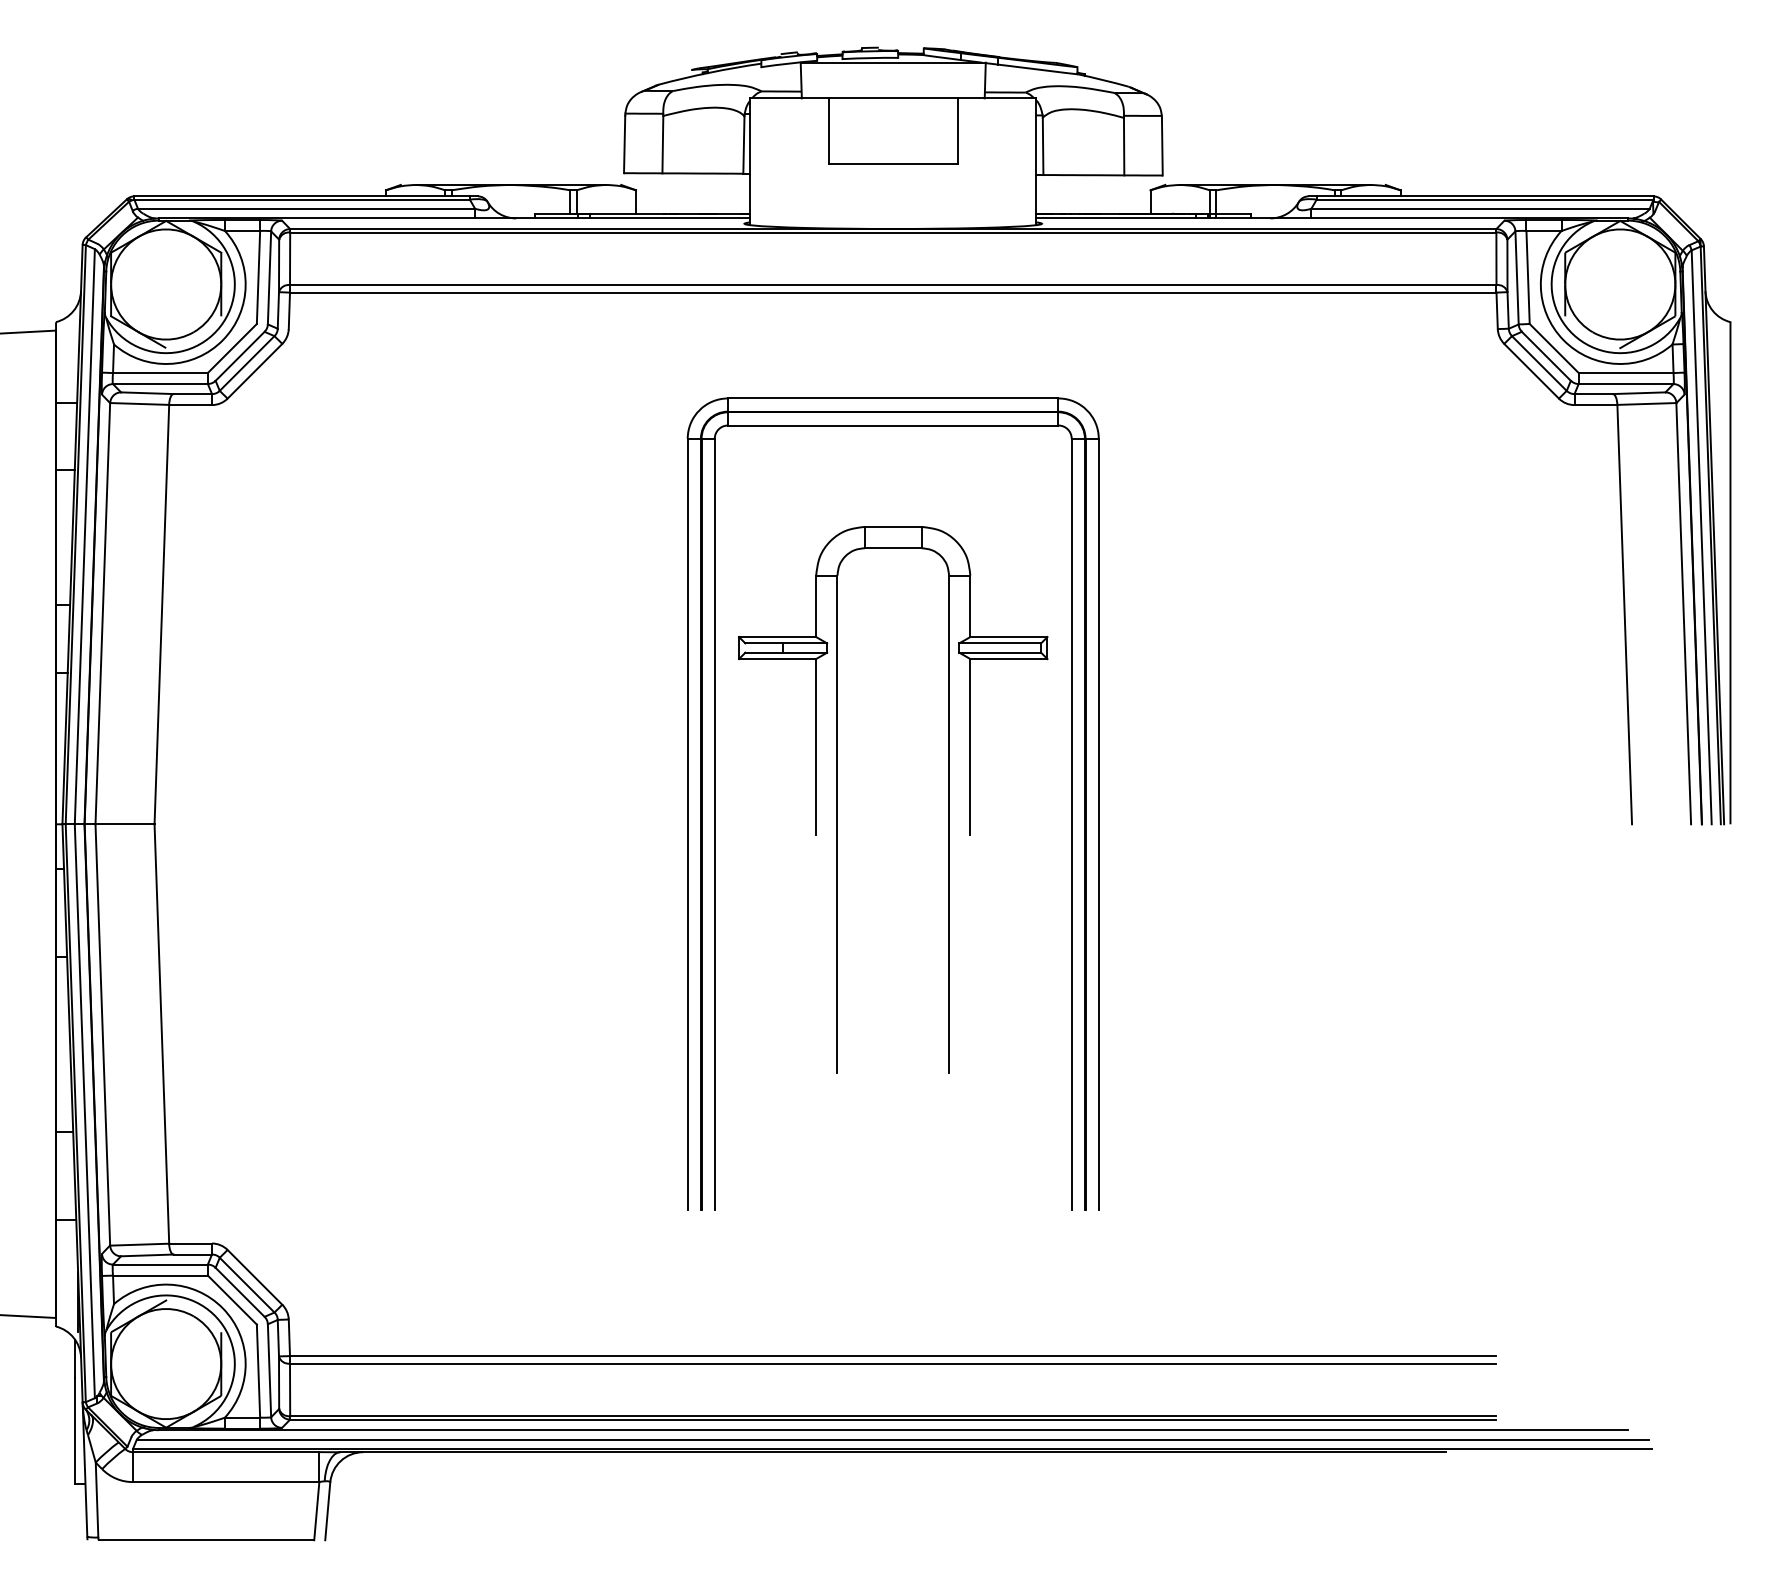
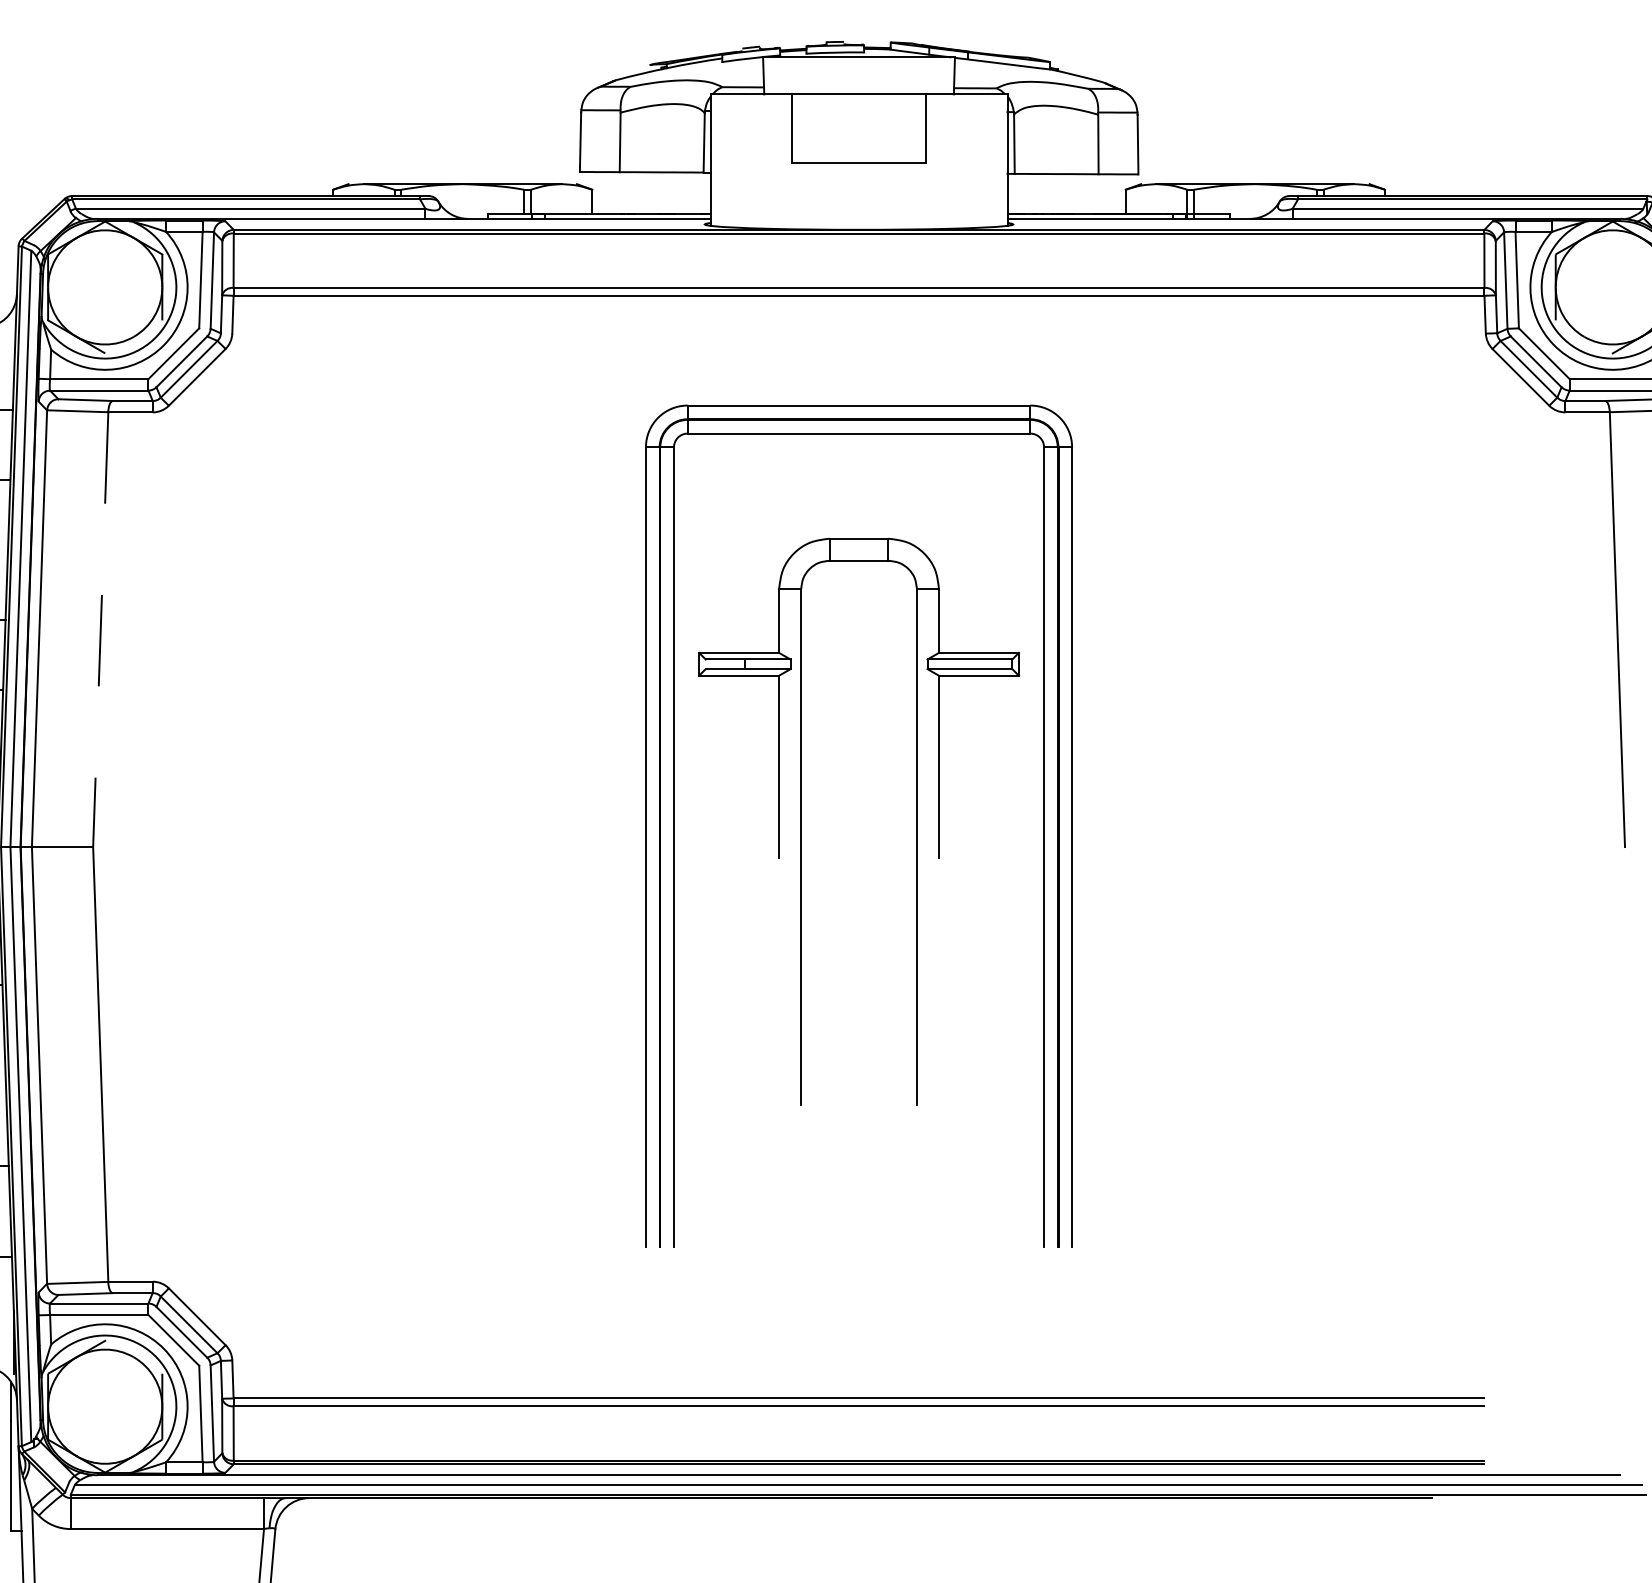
line: (161, 614) -> (100, 629), solid -> dashed

